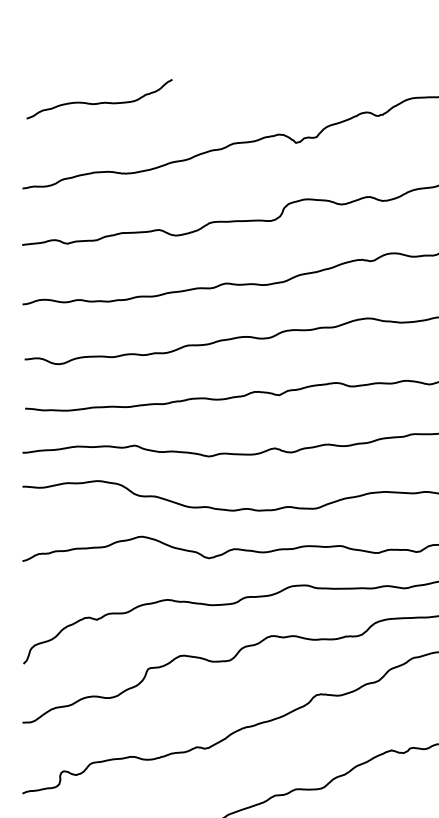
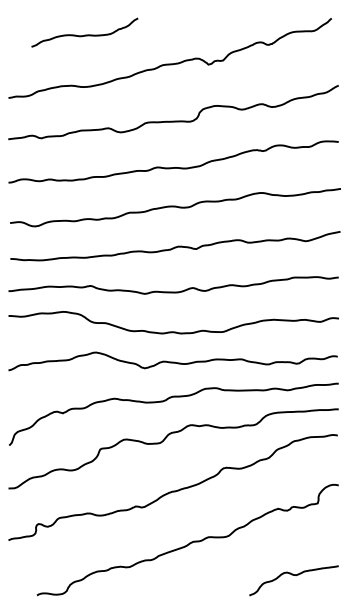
curve: (99, 101) -> (84, 34), moved

